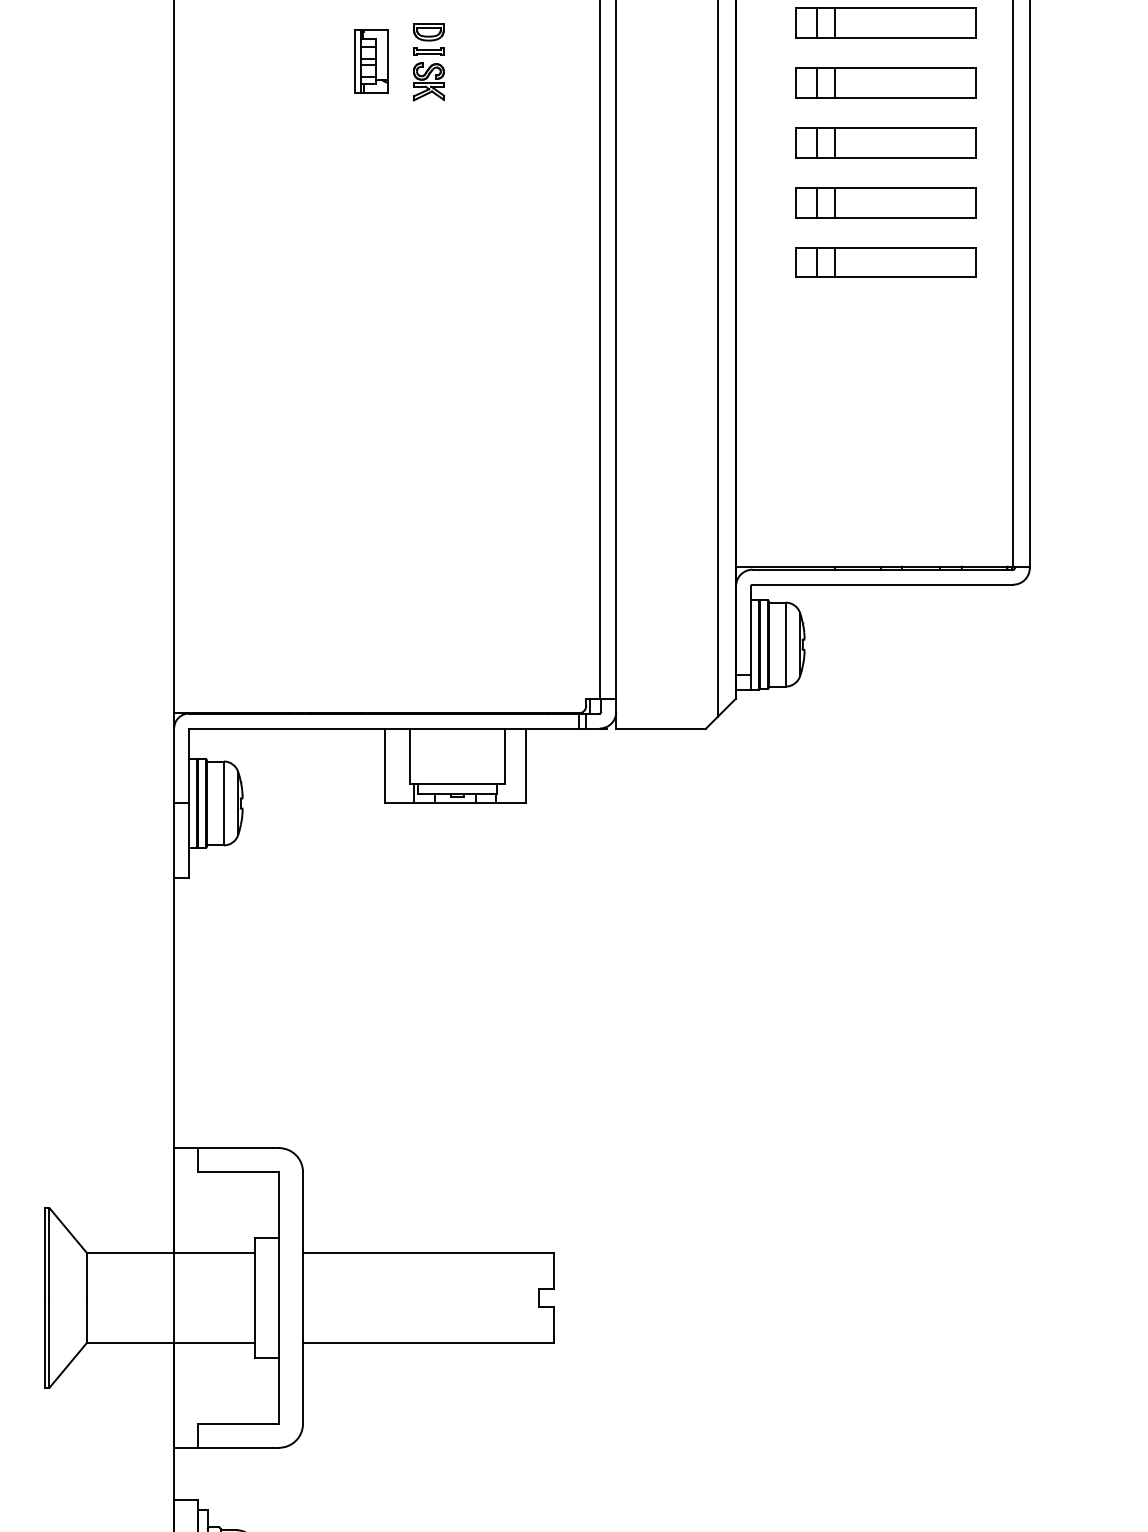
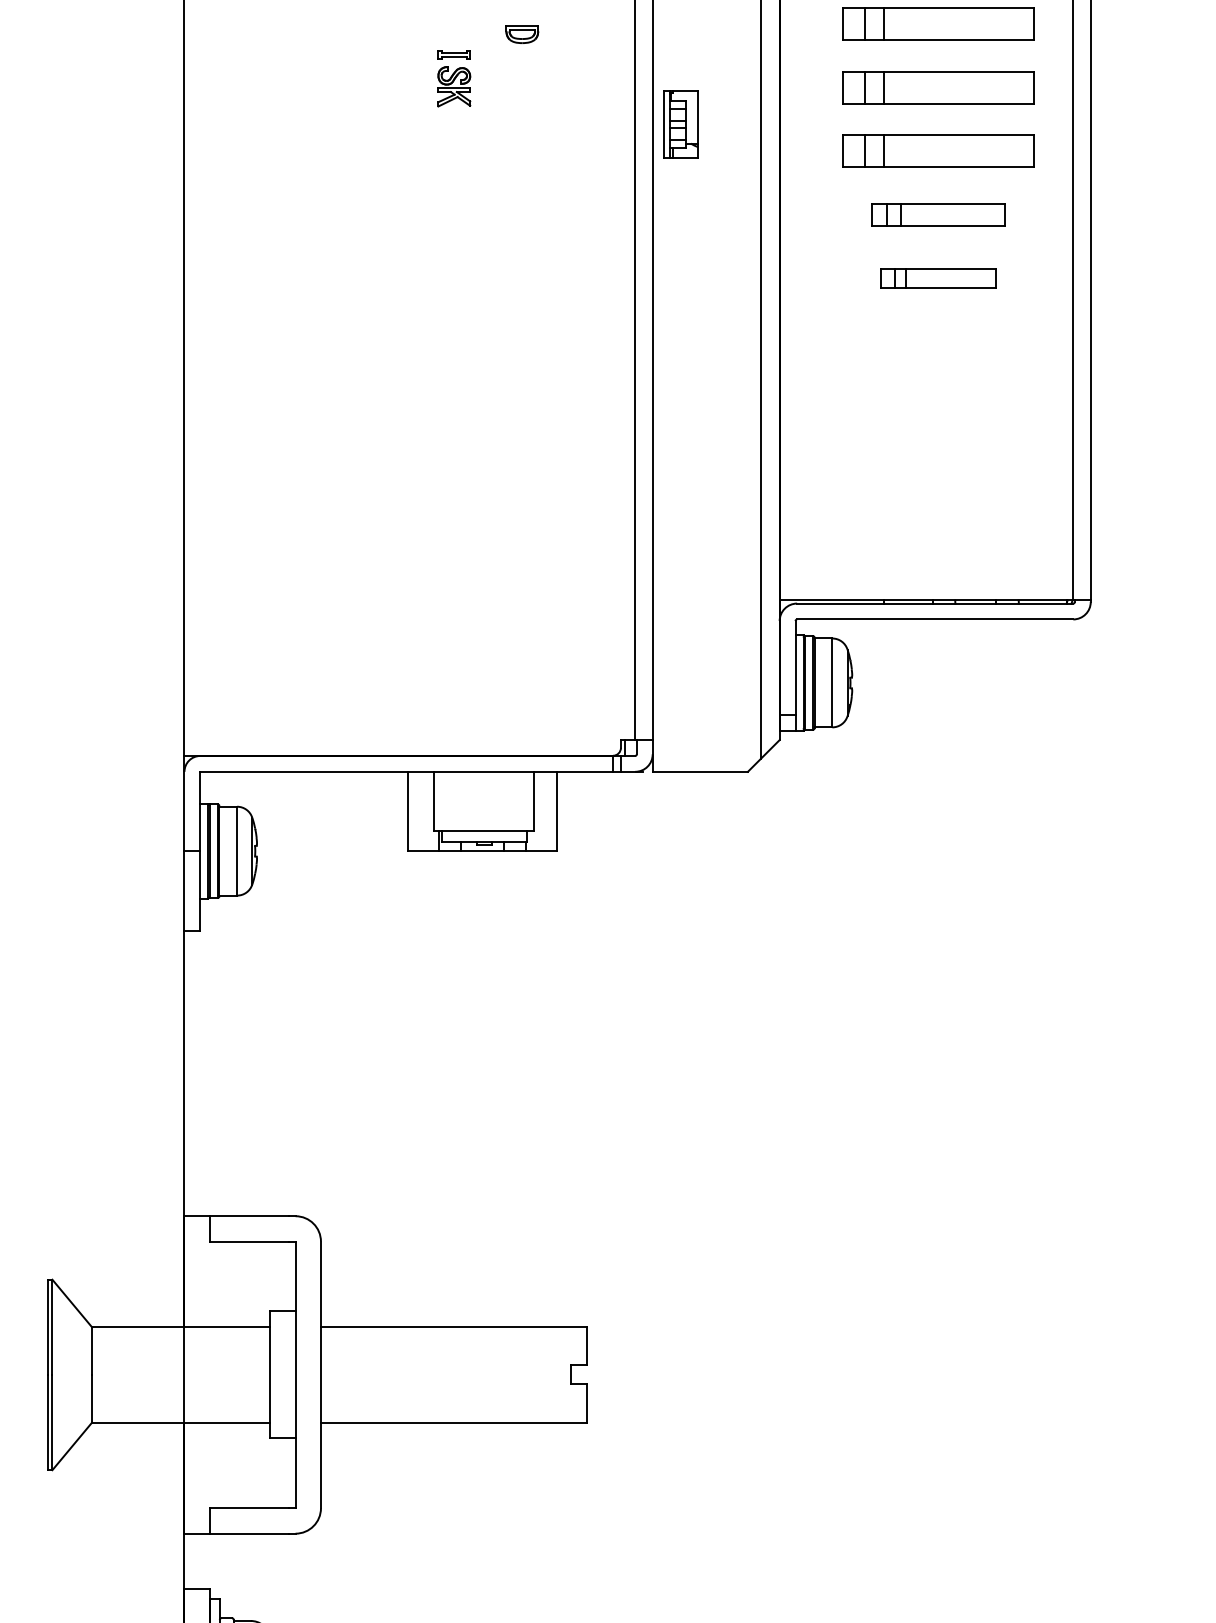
part: (429, 32) -> (522, 34), moved
part: (371, 61) -> (680, 124), moved
part: (886, 202) -> (938, 214), size x0.7
part: (886, 261) -> (938, 277), size x0.6

